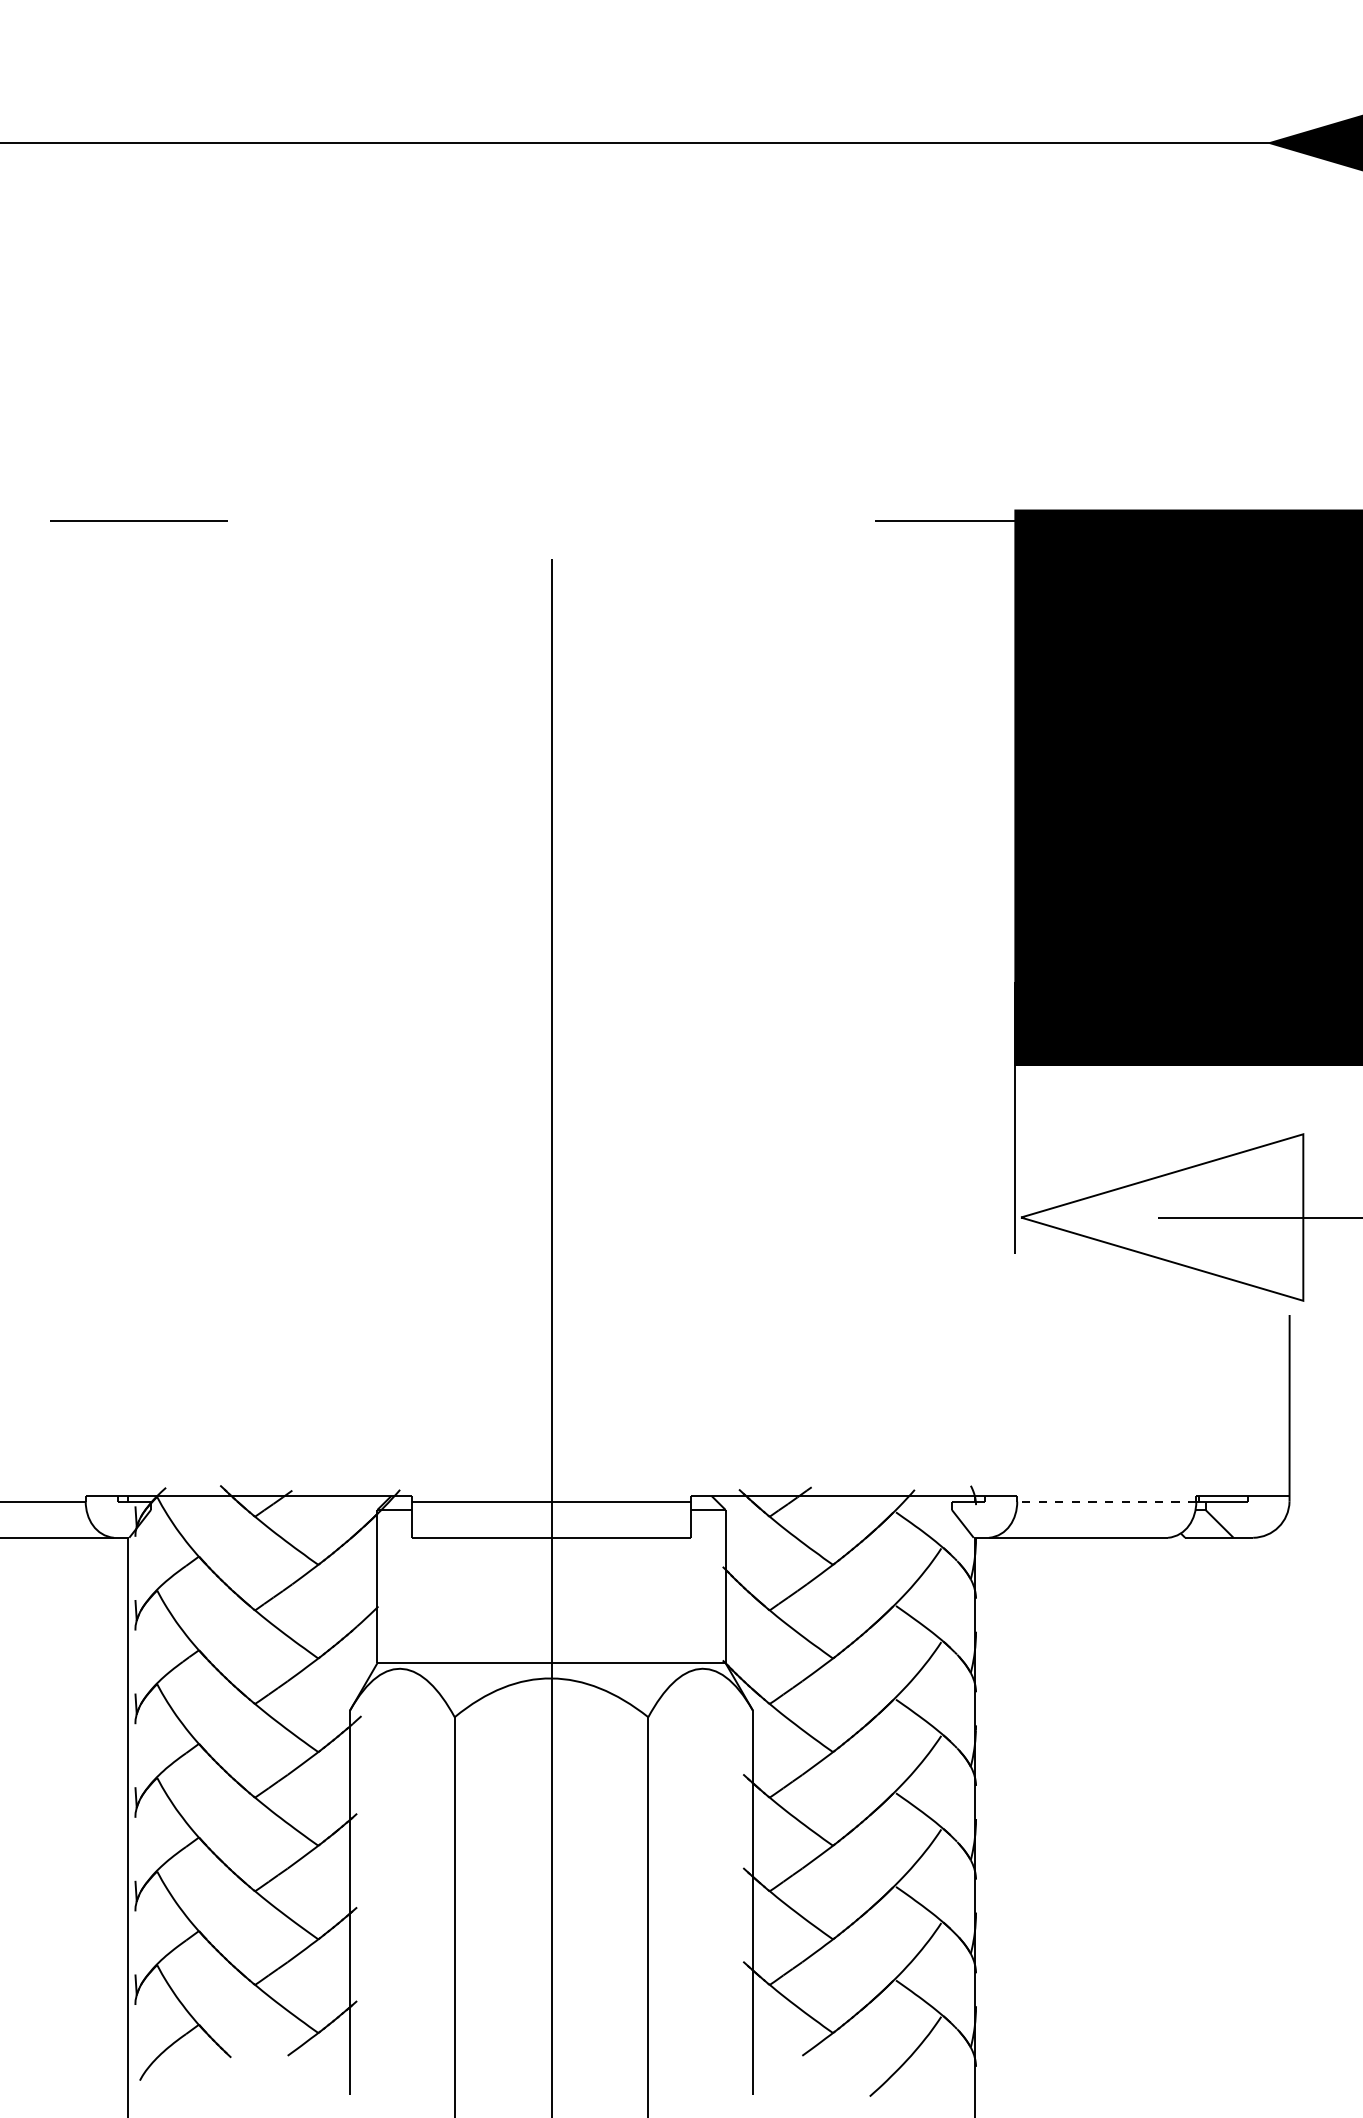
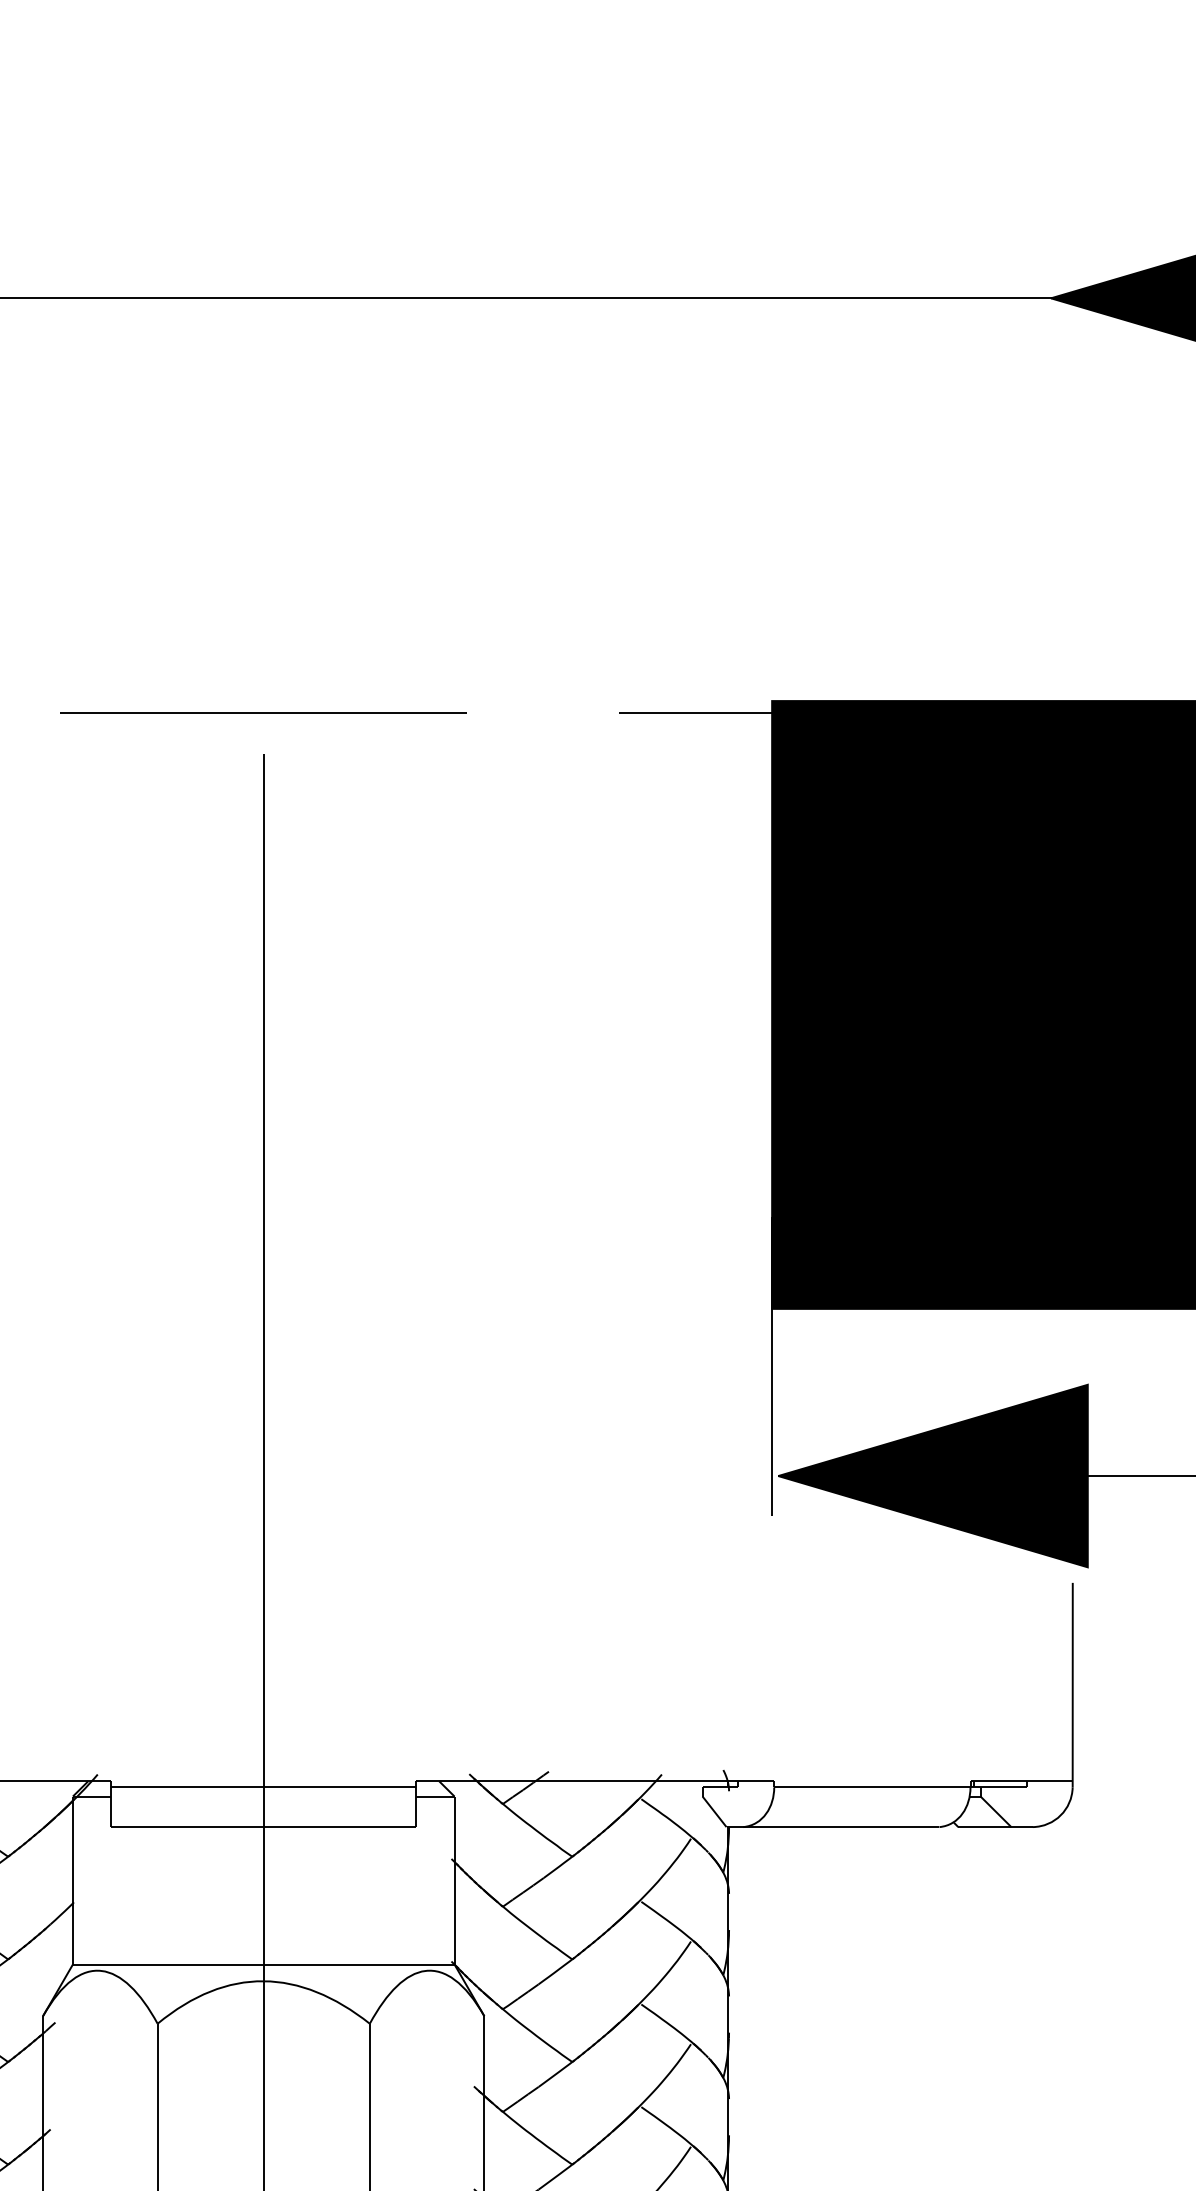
line: (551, 520) -> (263, 712), added
fill: (1161, 1217) -> (932, 1476), added
line: (1106, 1501) -> (872, 1787), dashed -> solid

